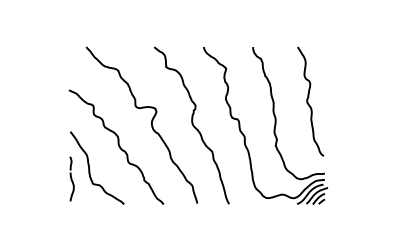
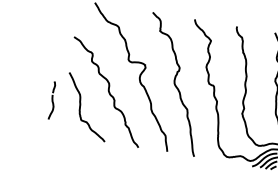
part: (71, 178) -> (52, 100), moved

